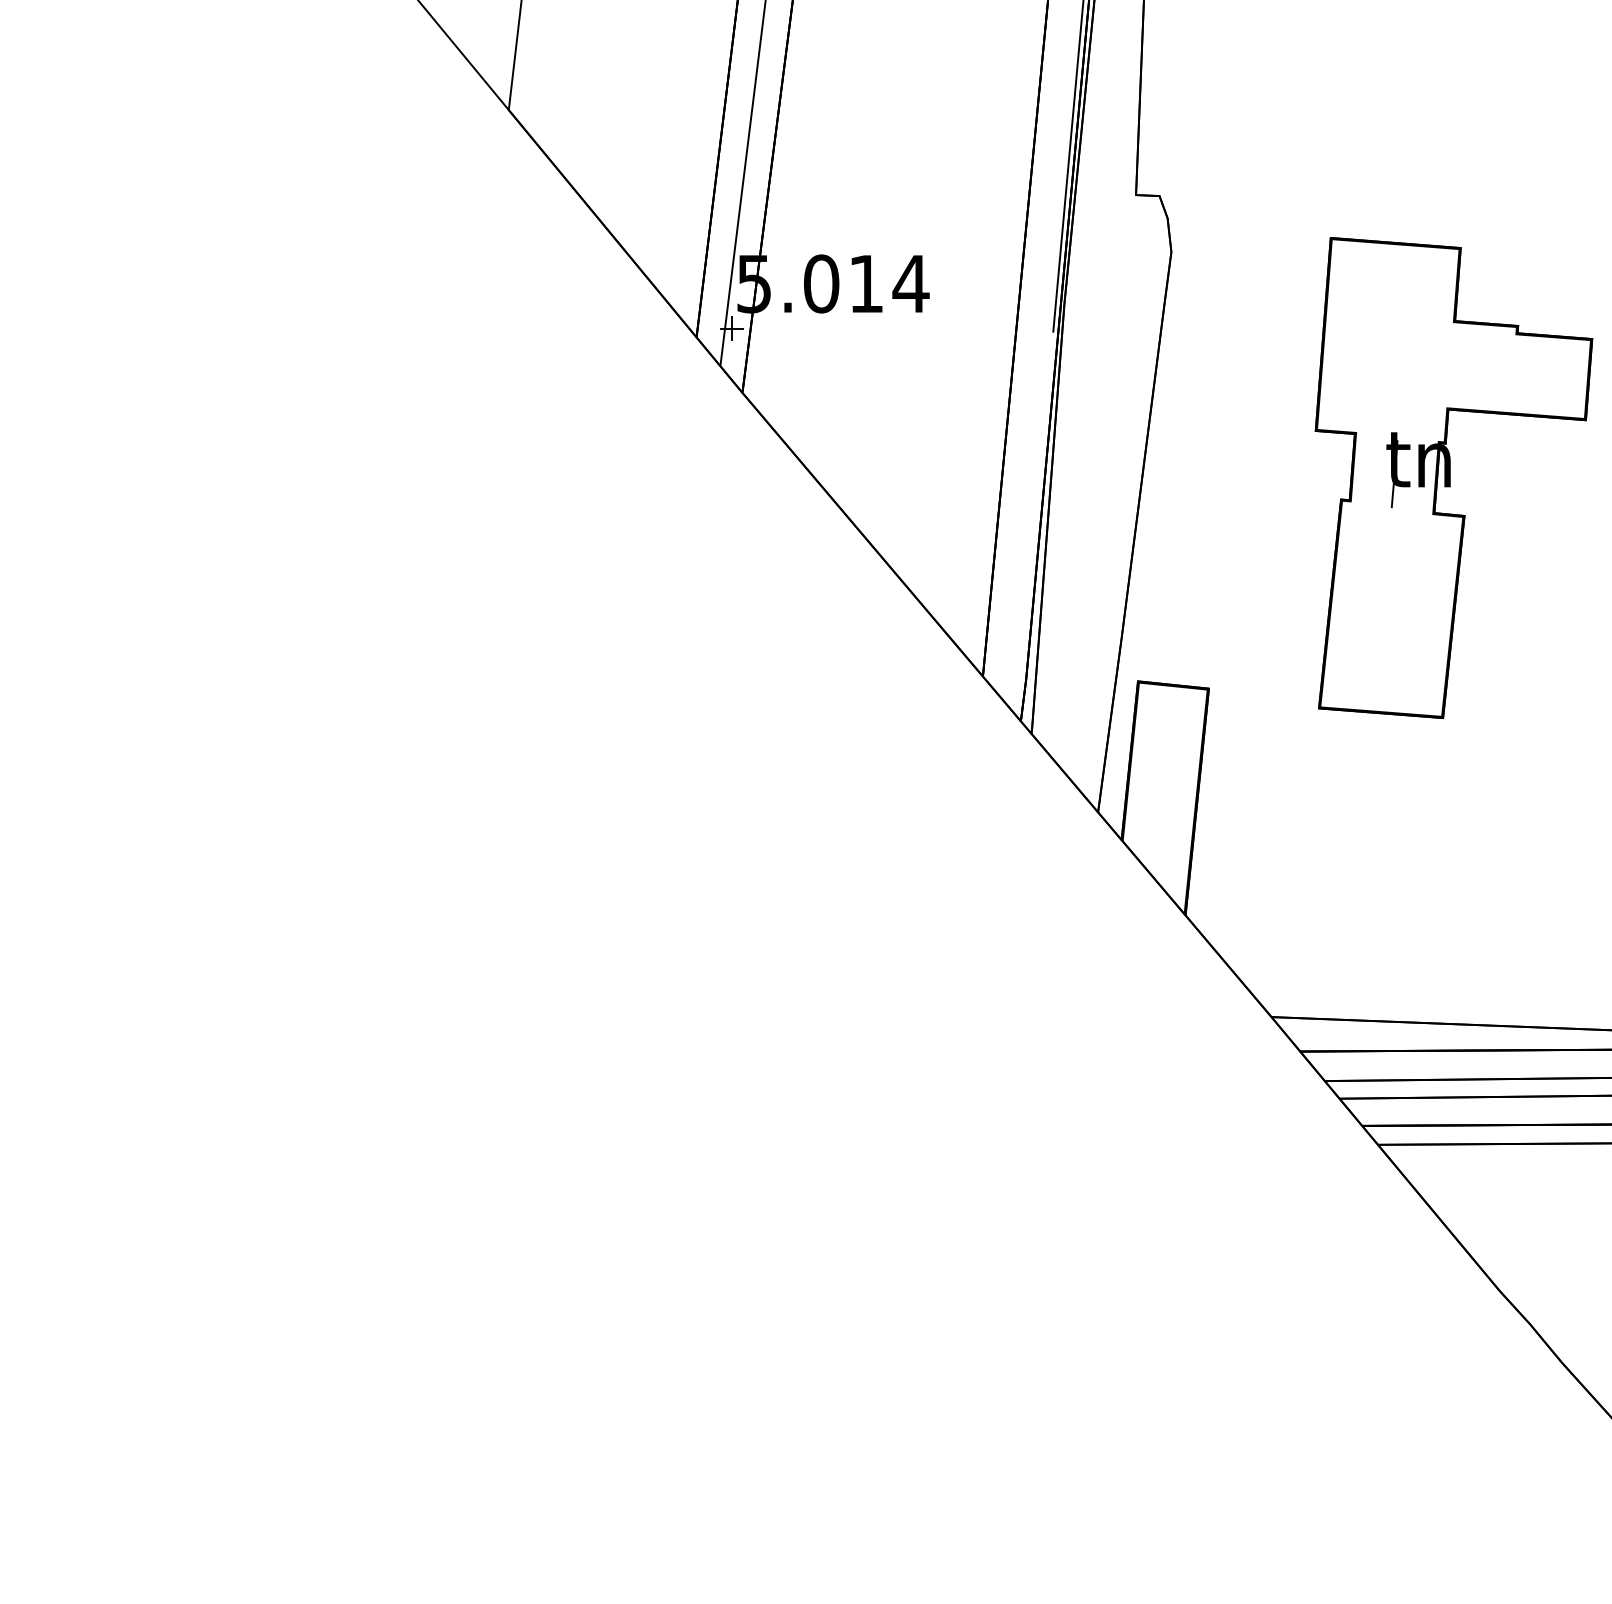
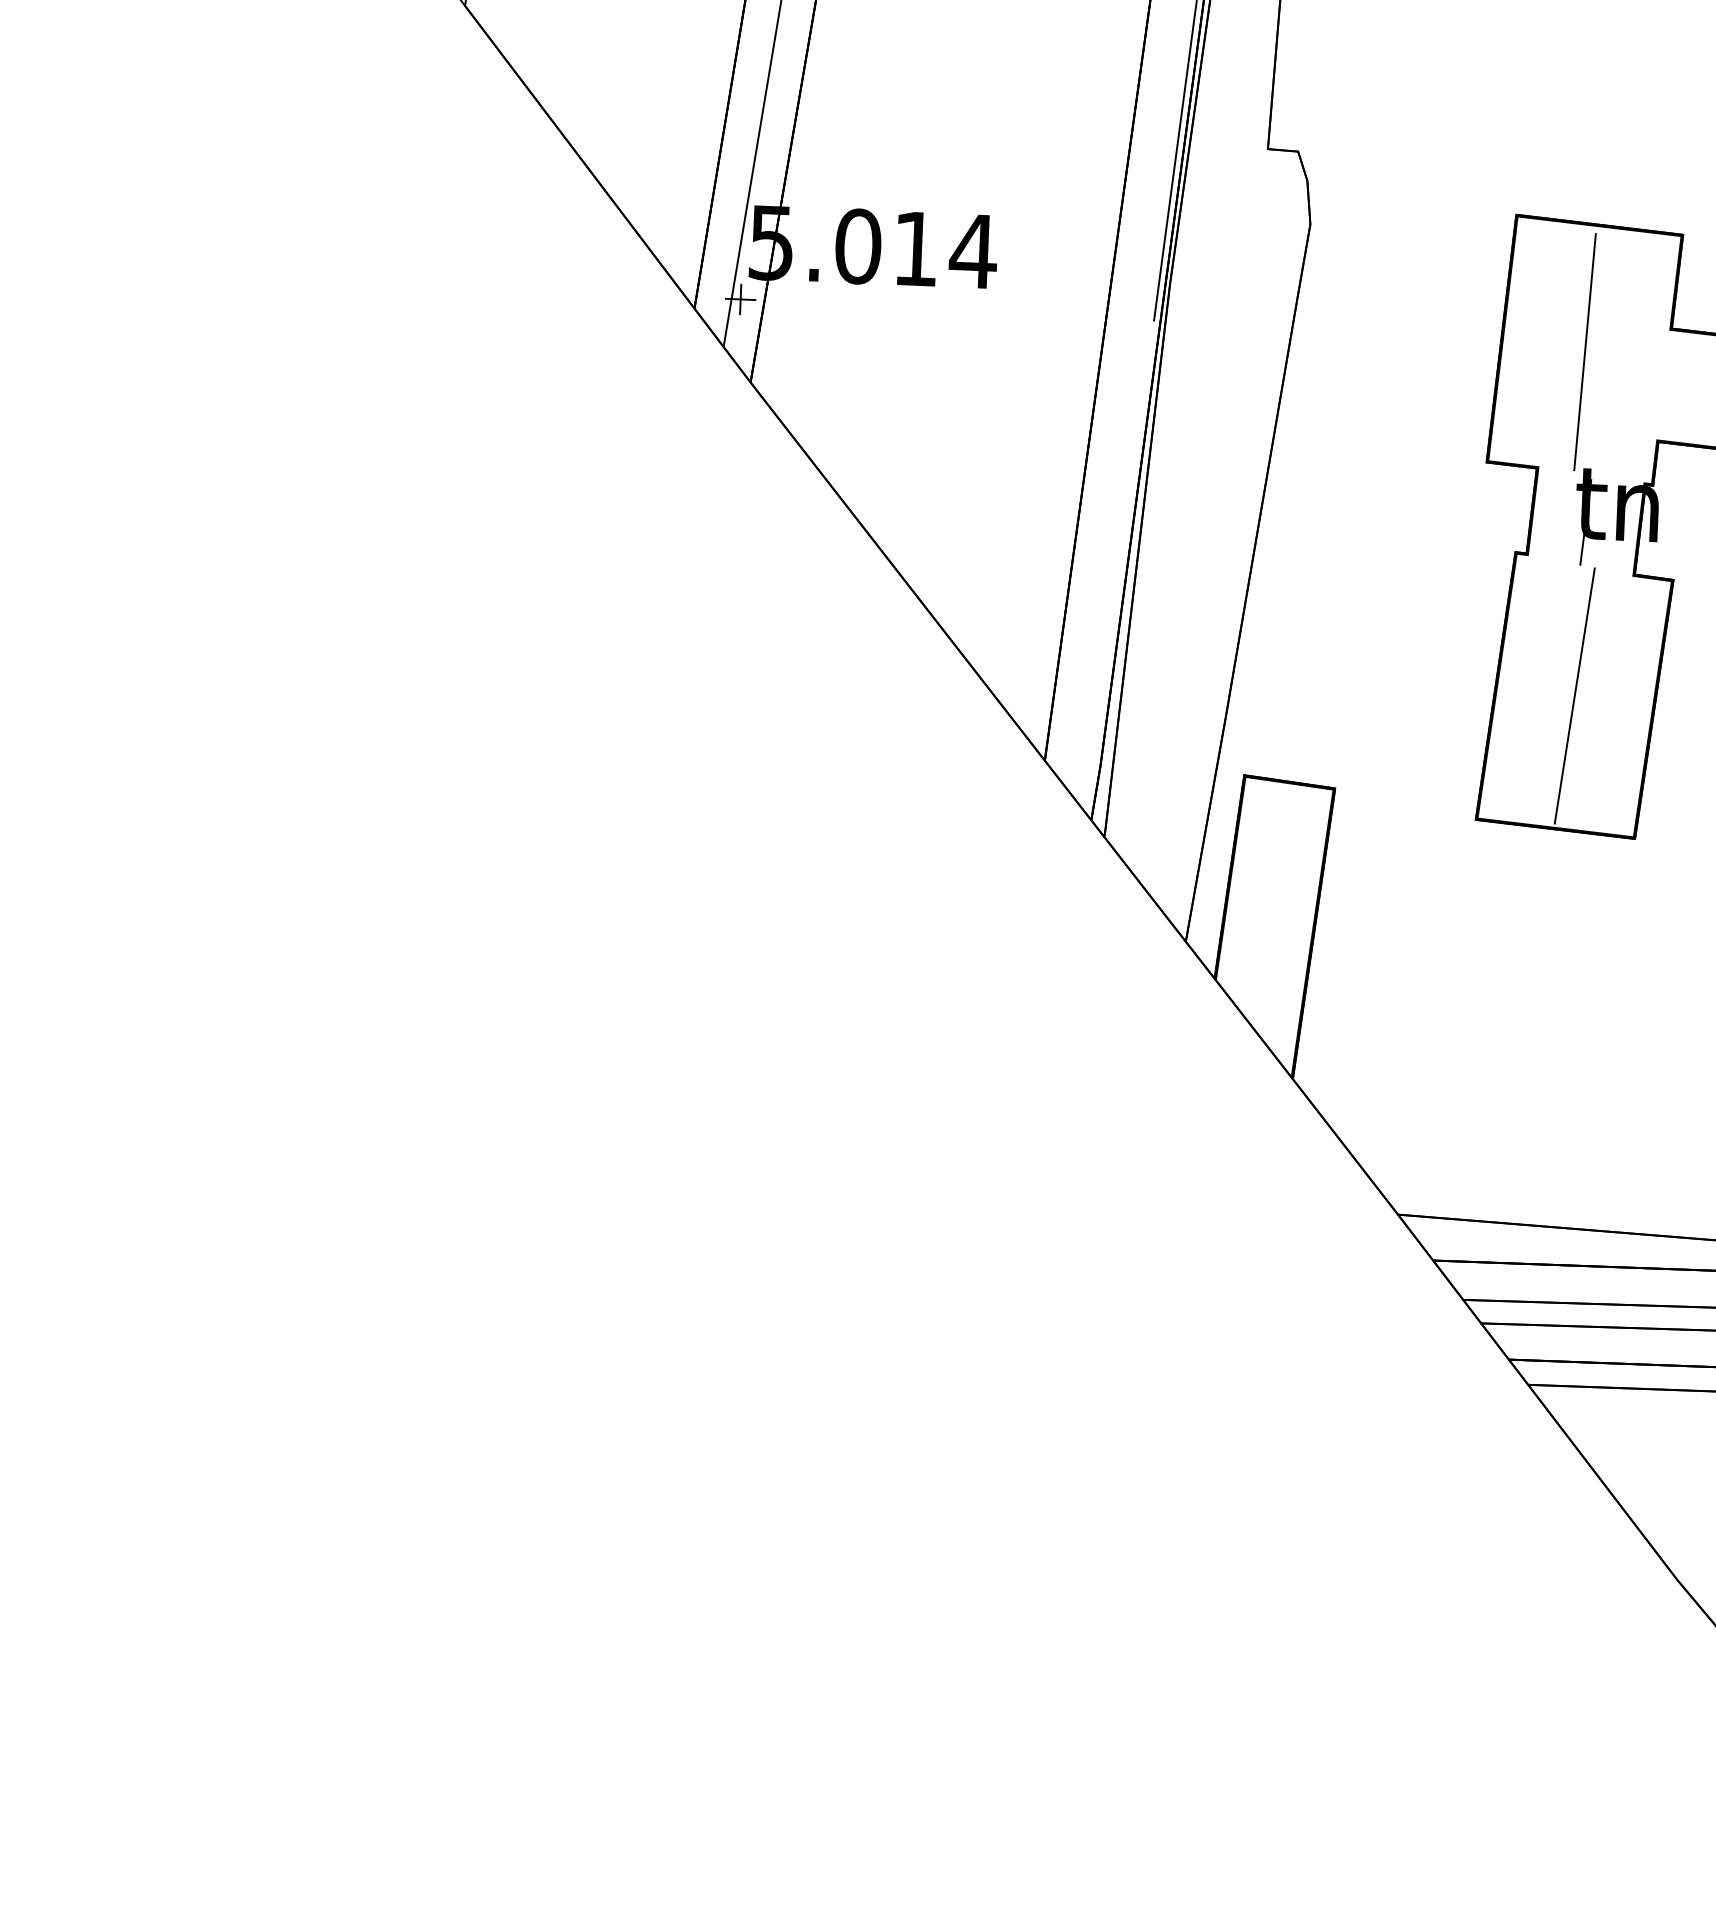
line: (1388, 342) -> (1585, 352), added
line: (1391, 608) -> (1574, 695), added

